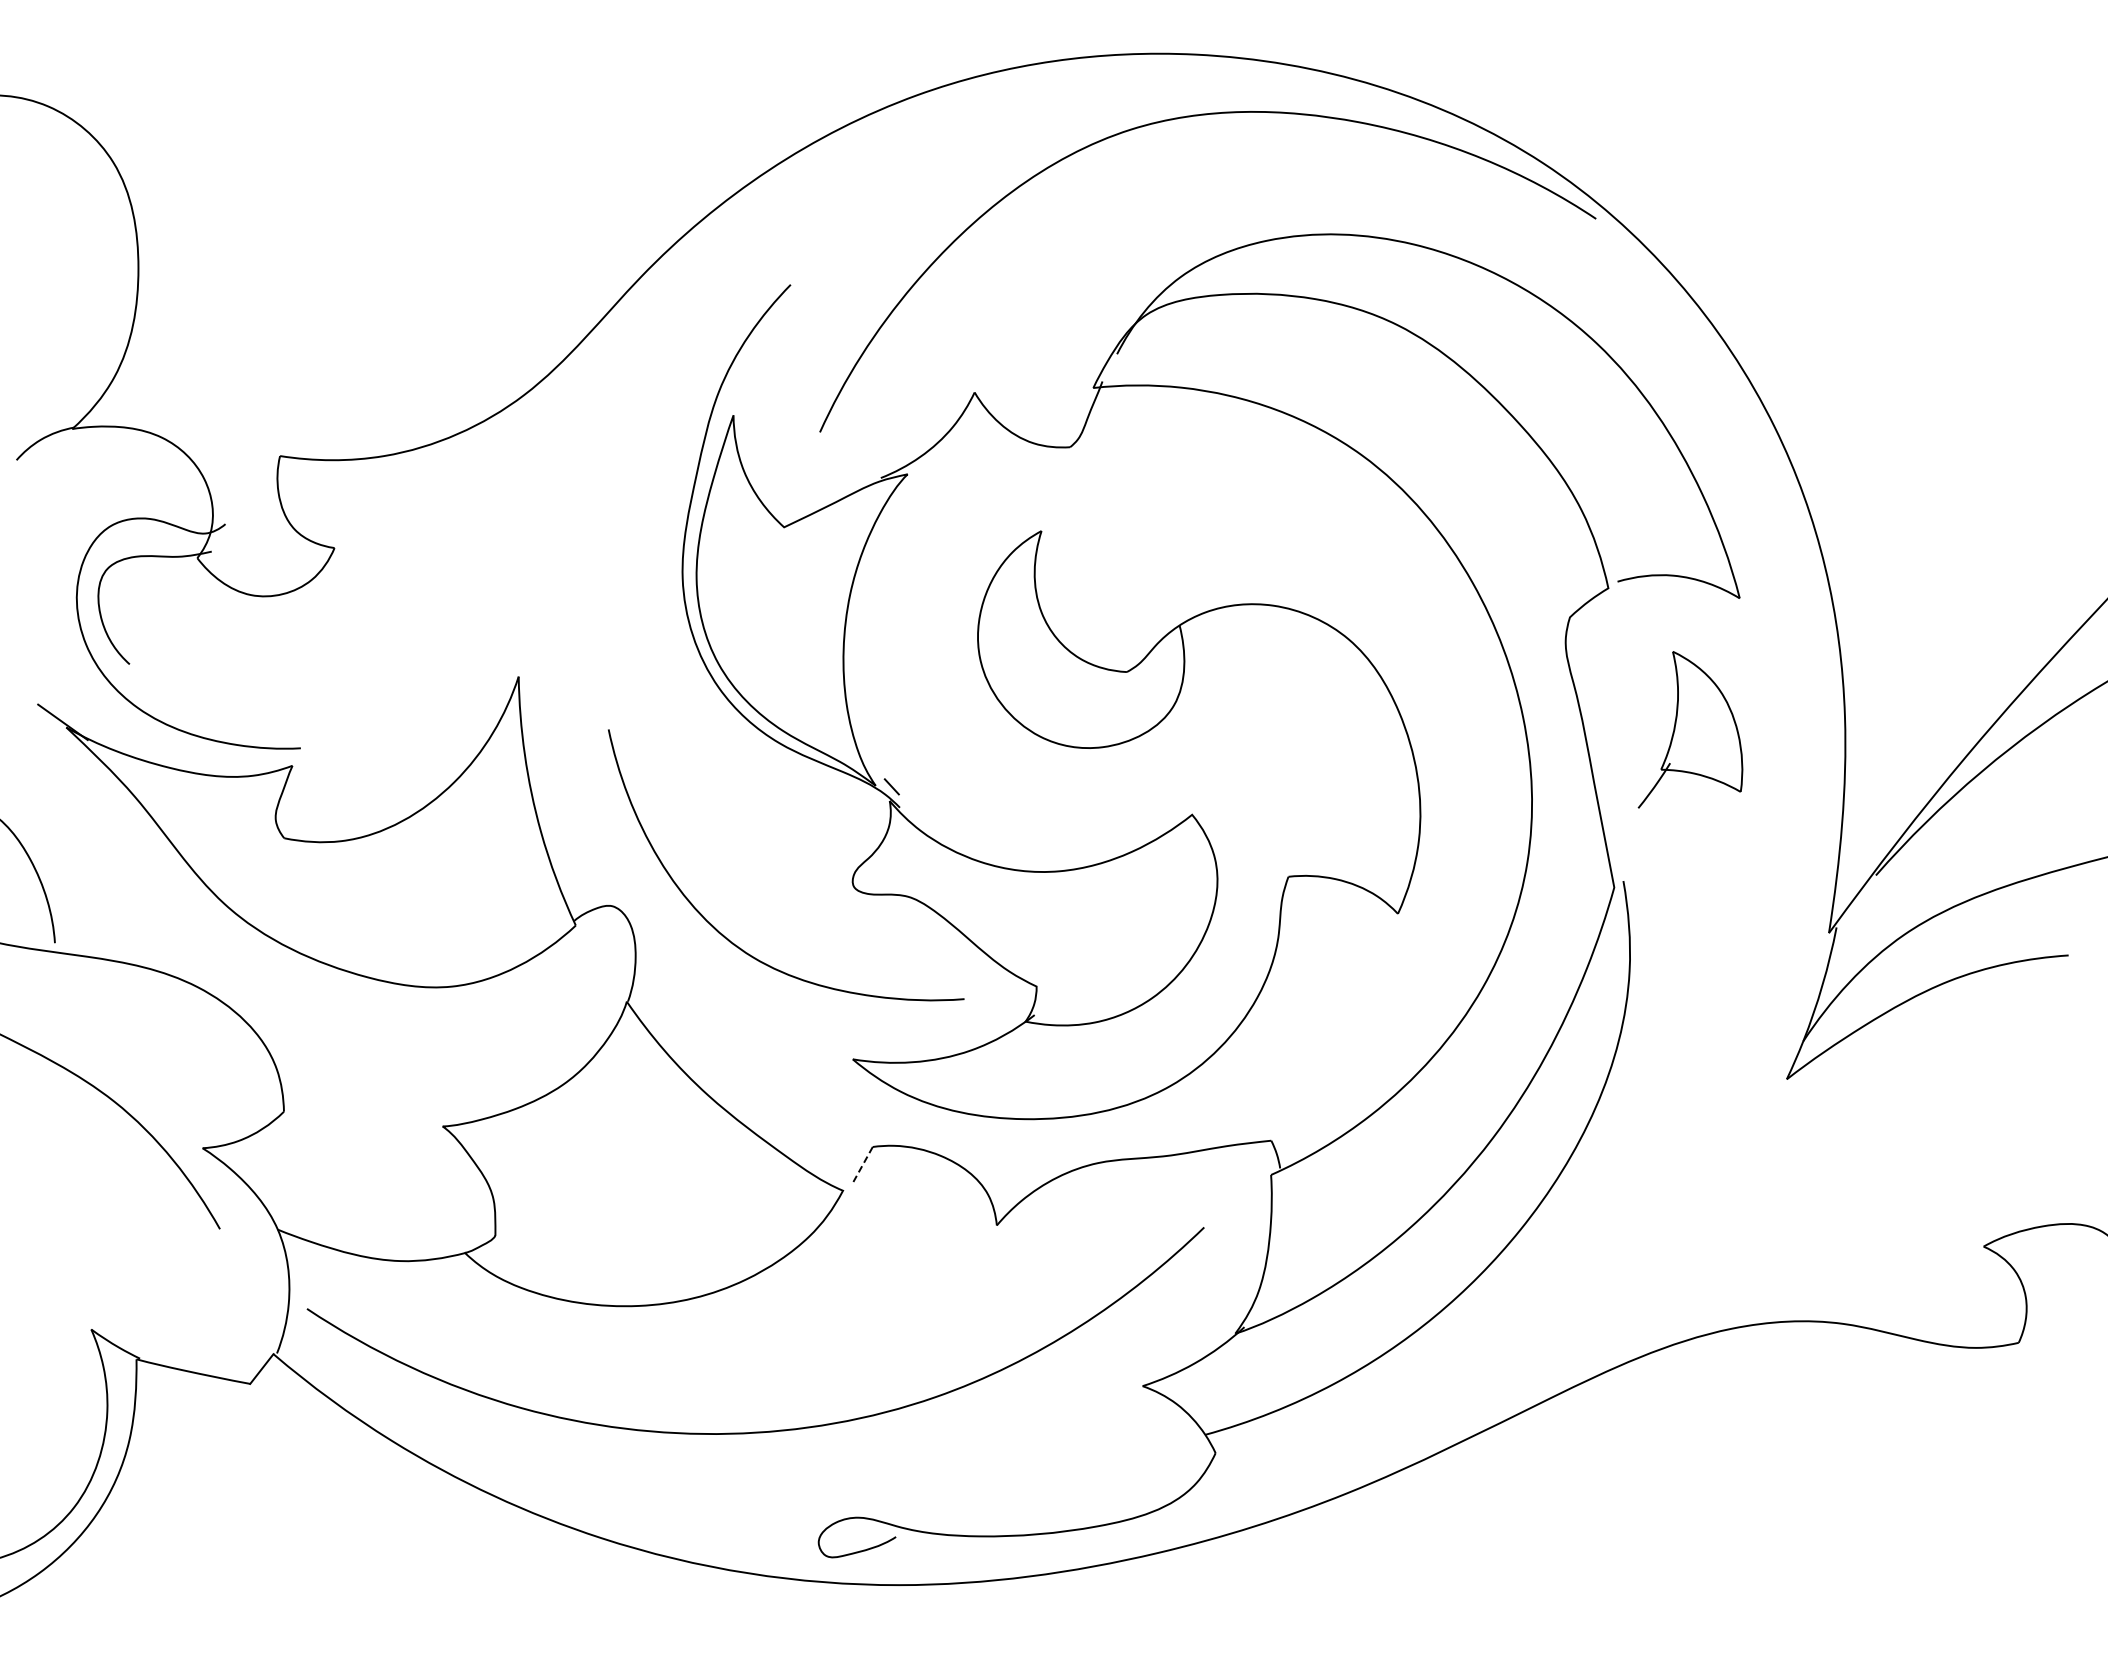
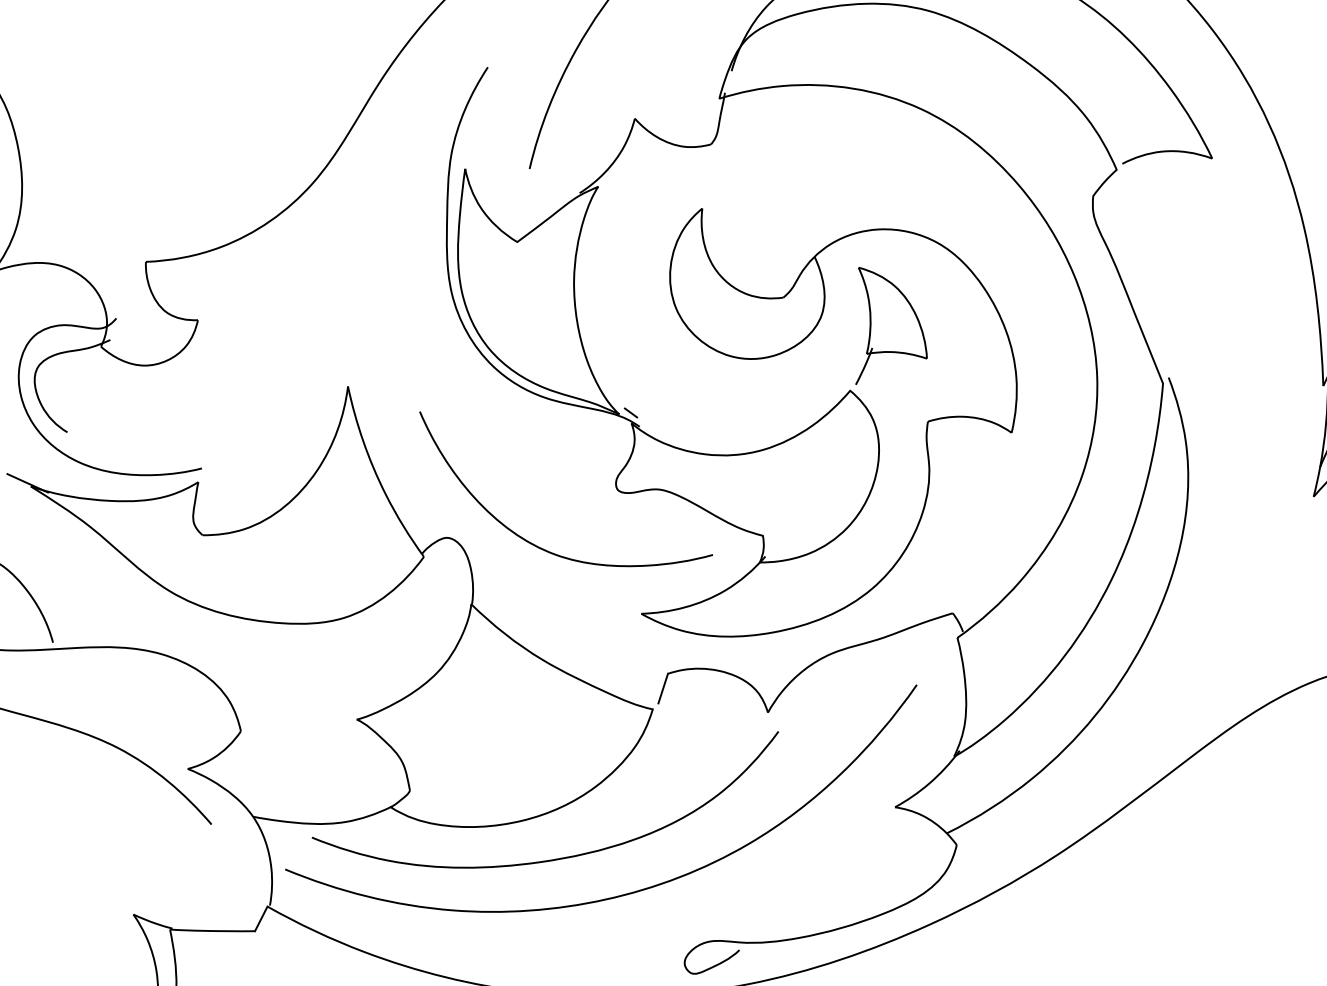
part: (1690, 729) -> (882, 320), moved
line: (862, 1166) -> (663, 689), dashed -> solid
curve: (678, 1366) -> (559, 858), added

